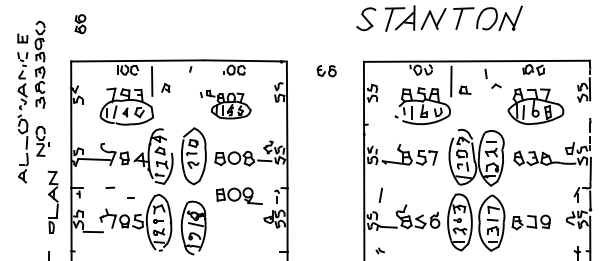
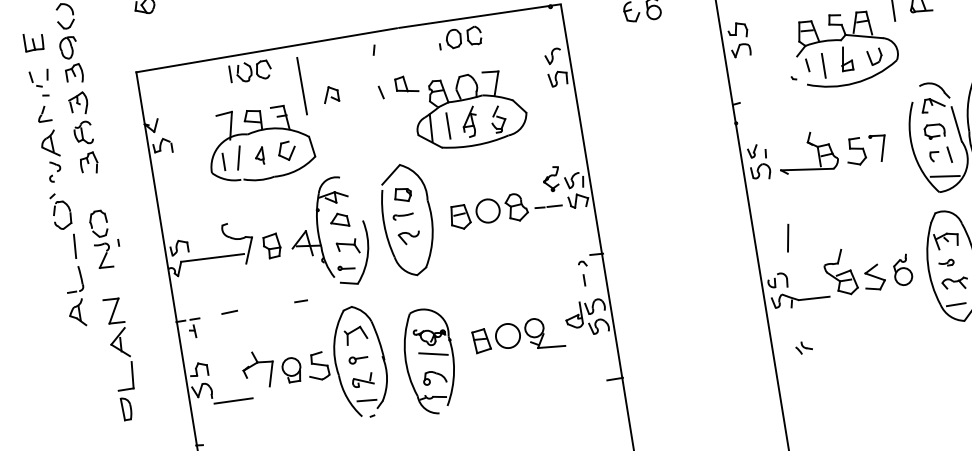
part: (225, 104) -> (453, 108), size x1.43
line: (109, 187) -> (227, 311), moved
part: (239, 195) -> (518, 336), moved
line: (130, 197) -> (300, 300), moved
part: (52, 201) -> (120, 357), moved

